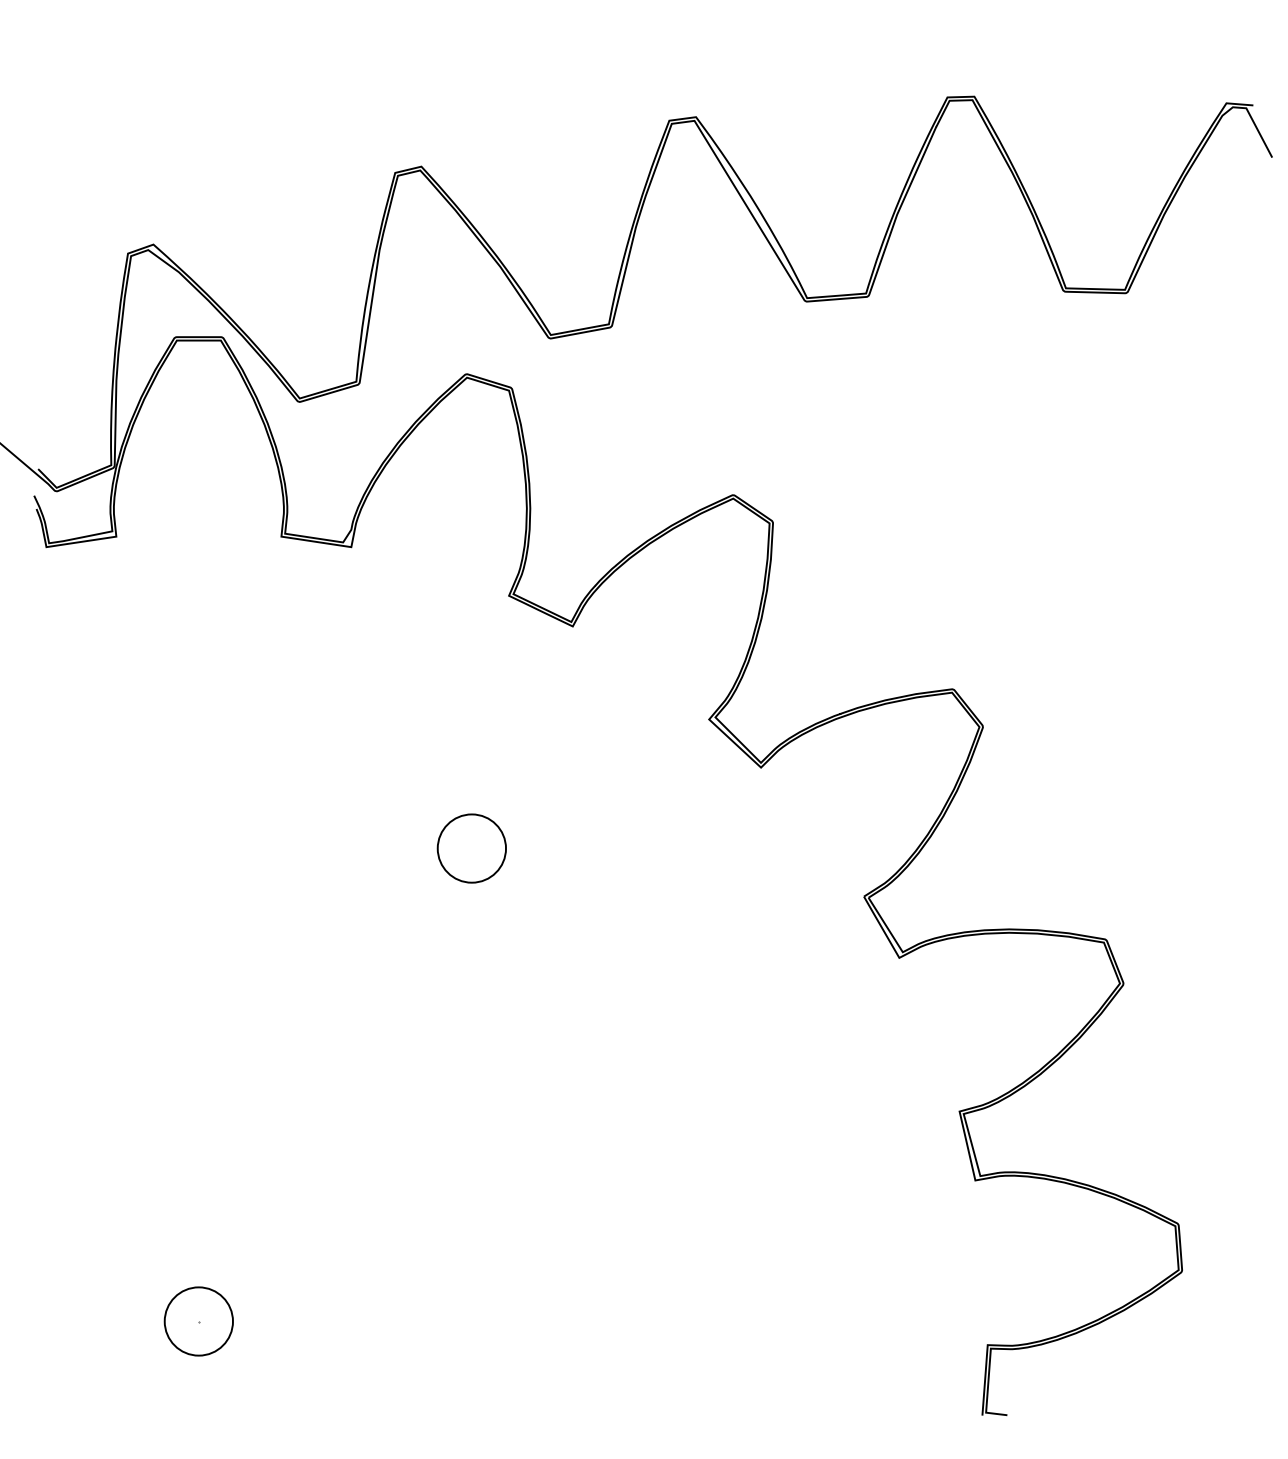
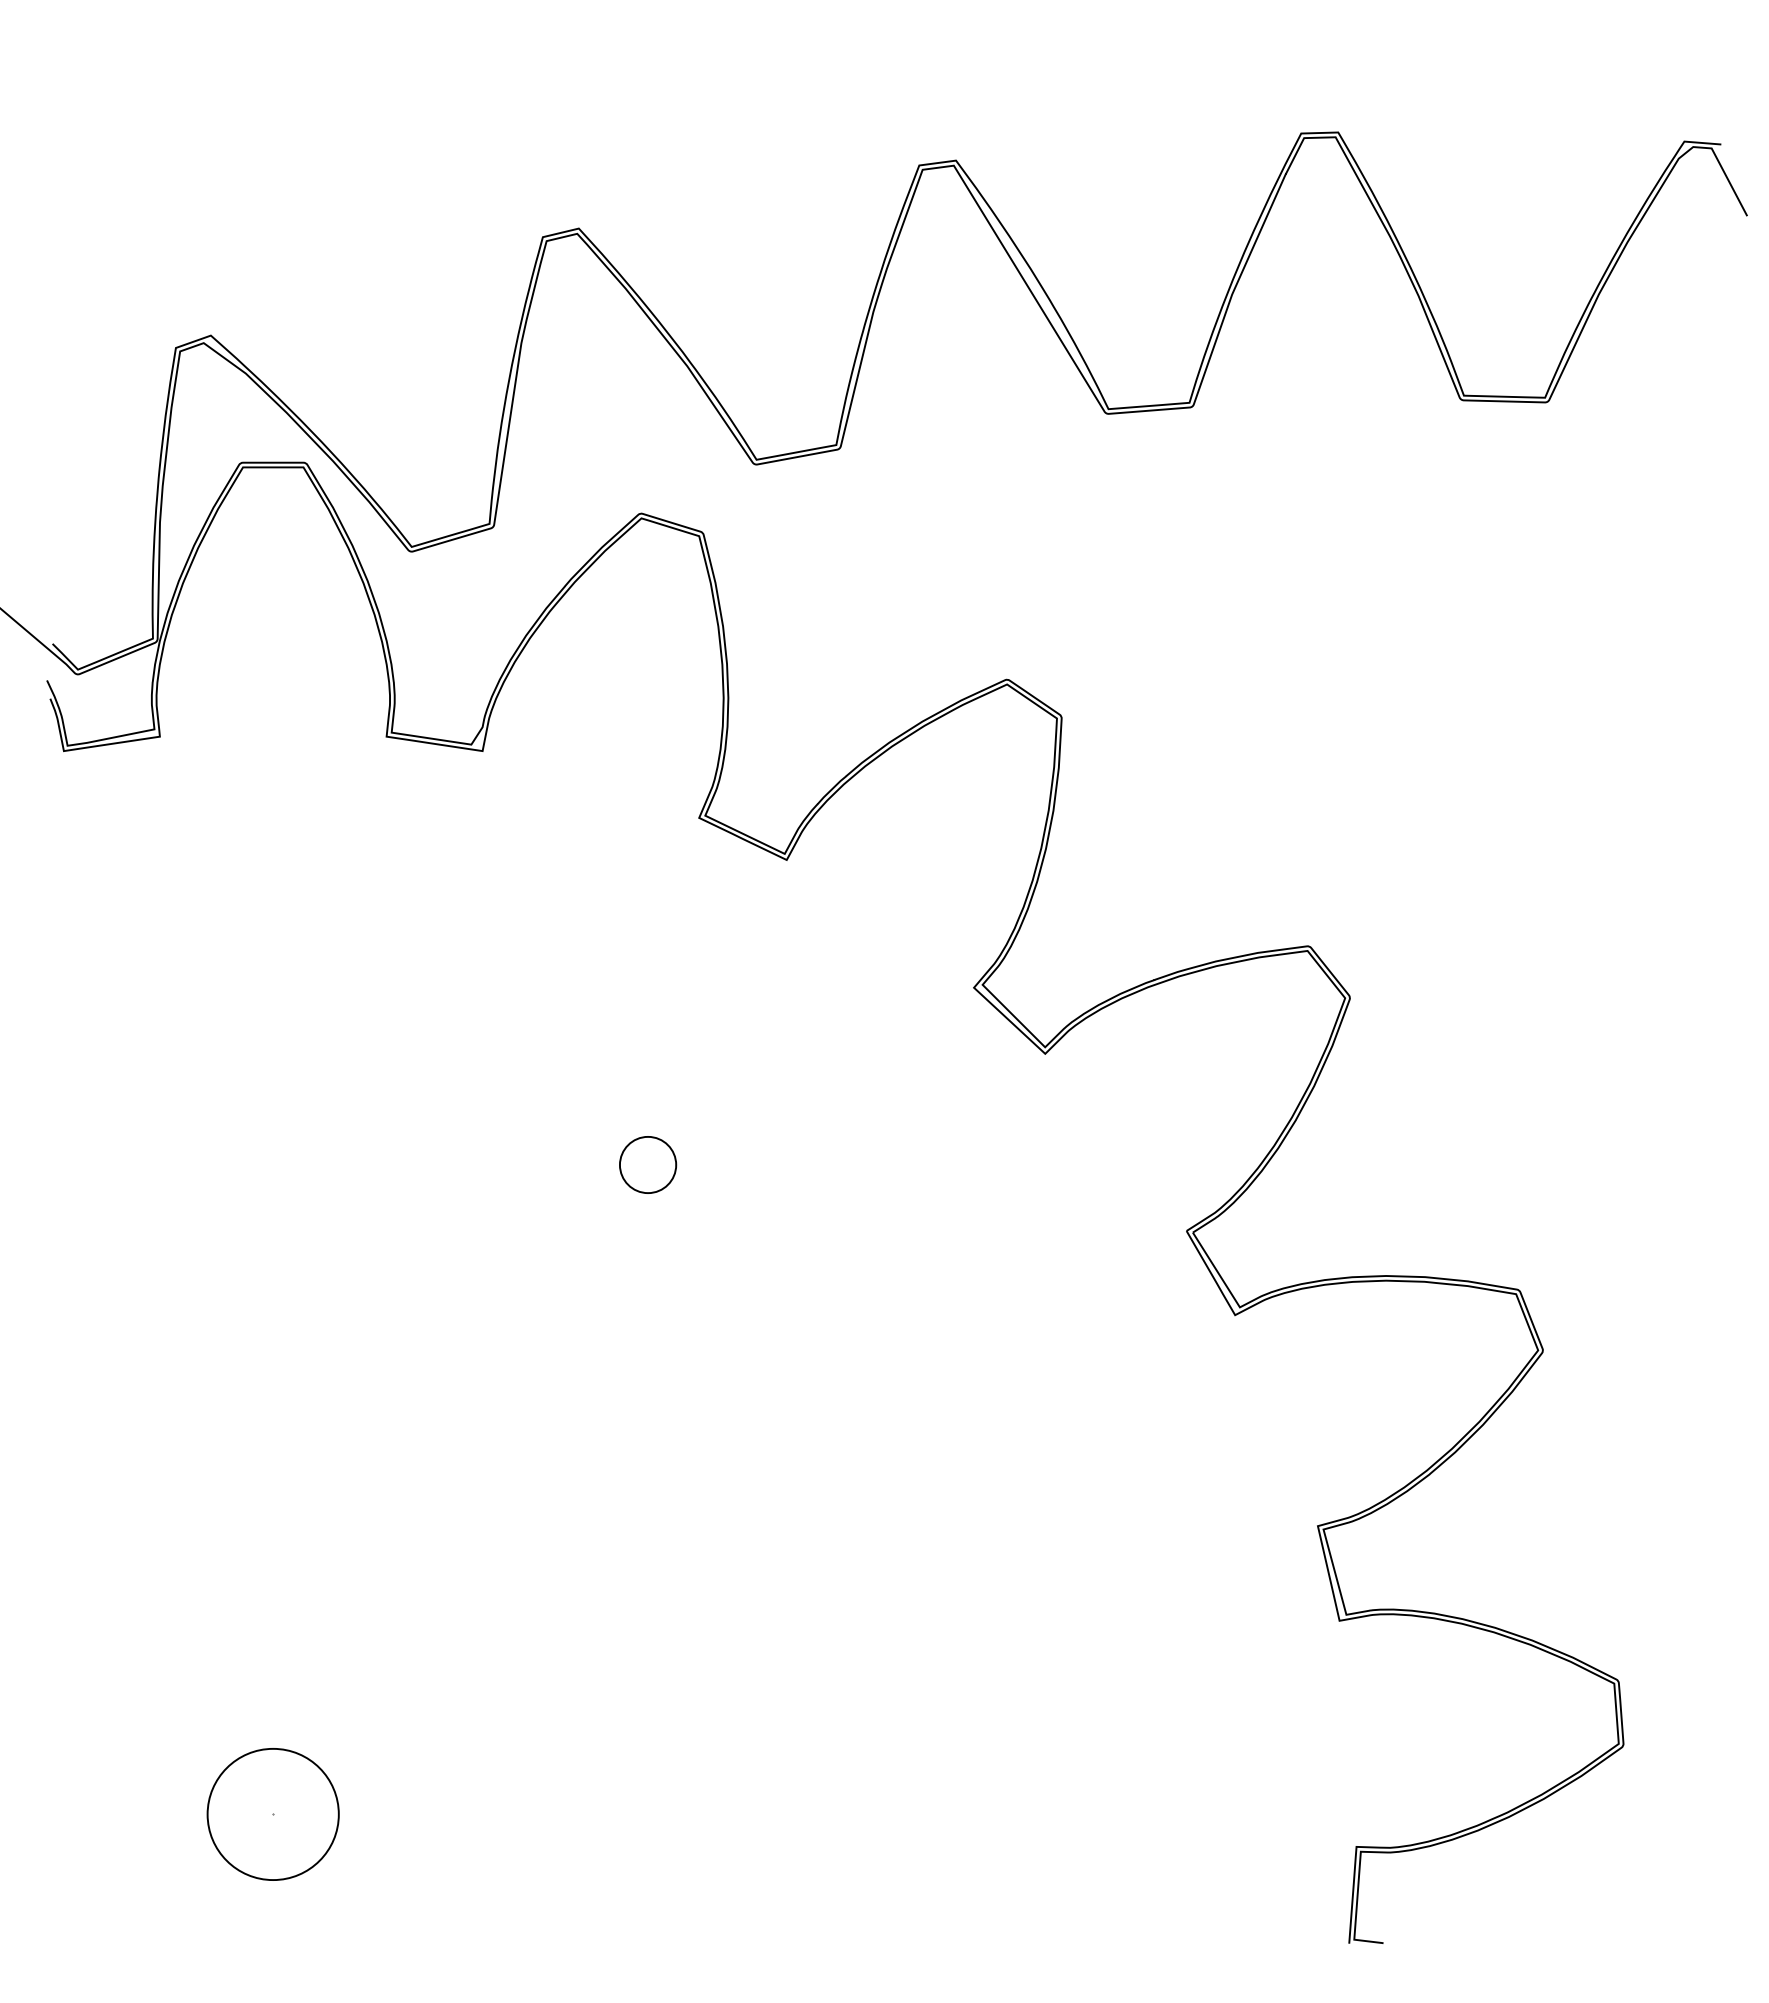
circle: (471, 848) -> (647, 1164), size x0.6
circle: (199, 1321) -> (273, 1814), size x1.4

